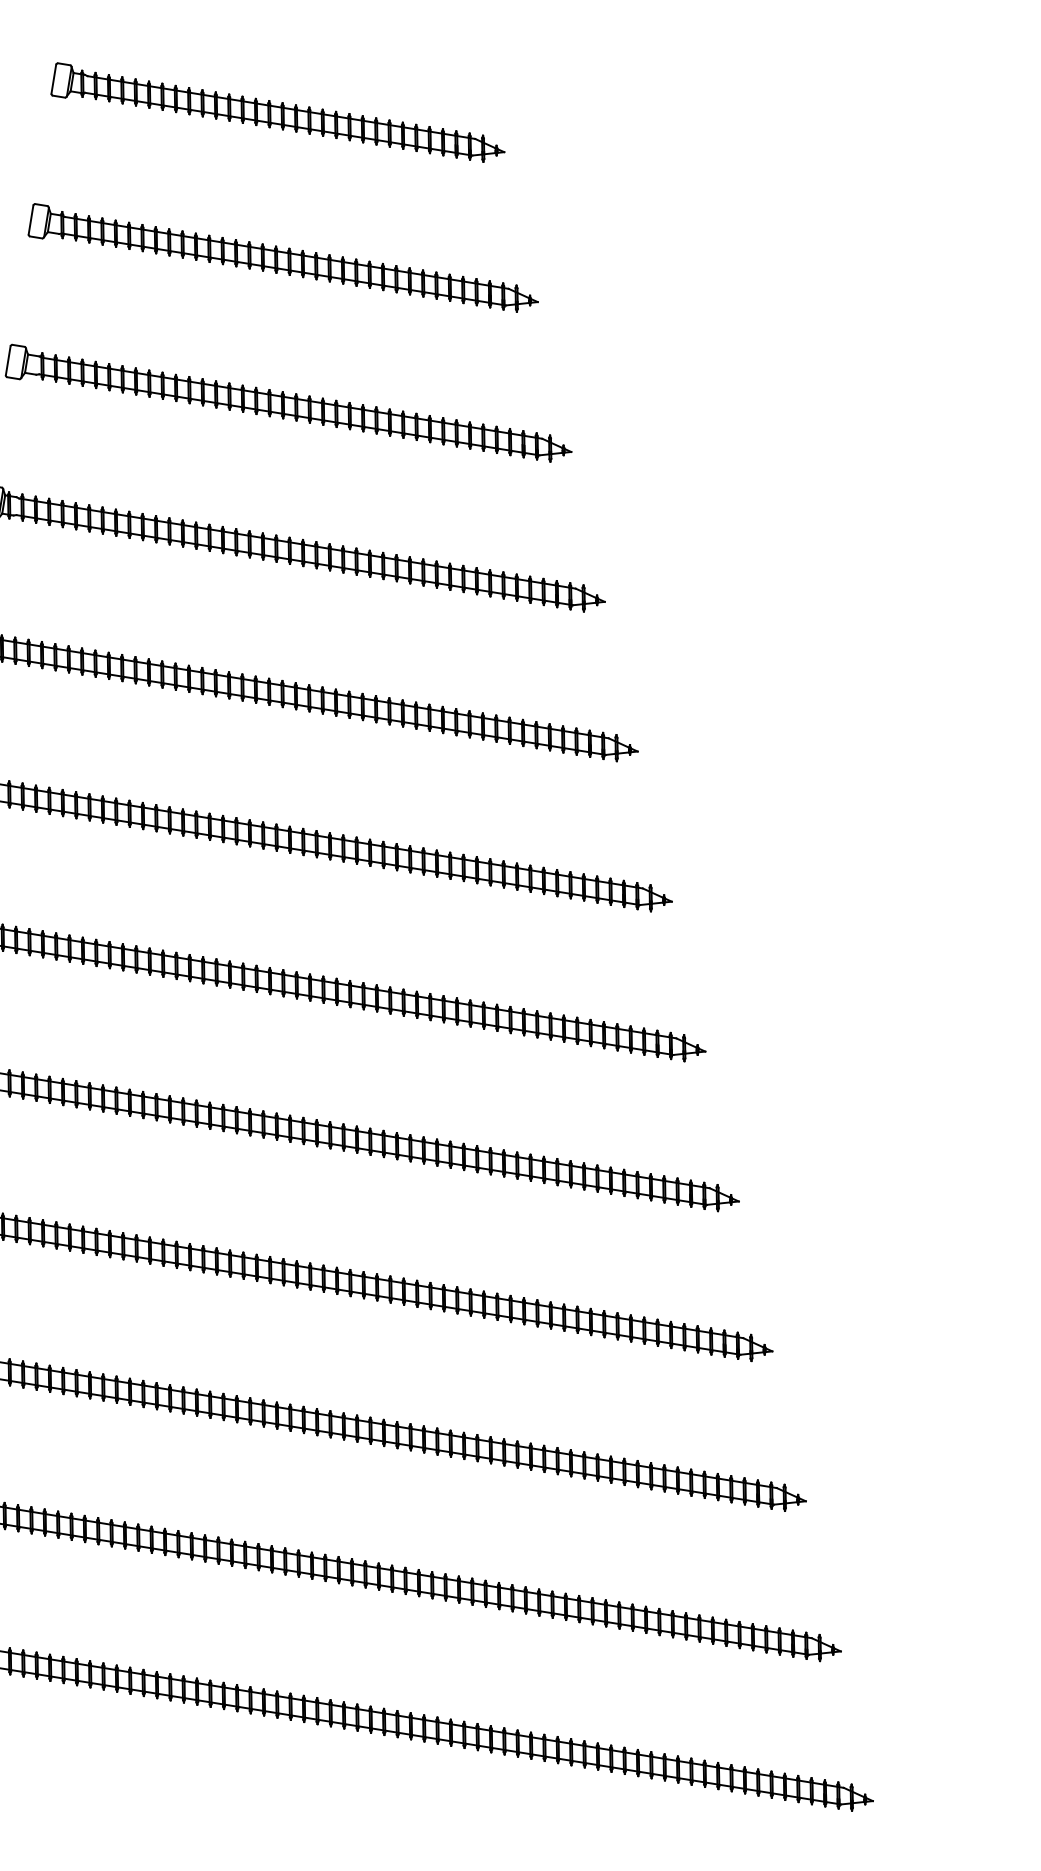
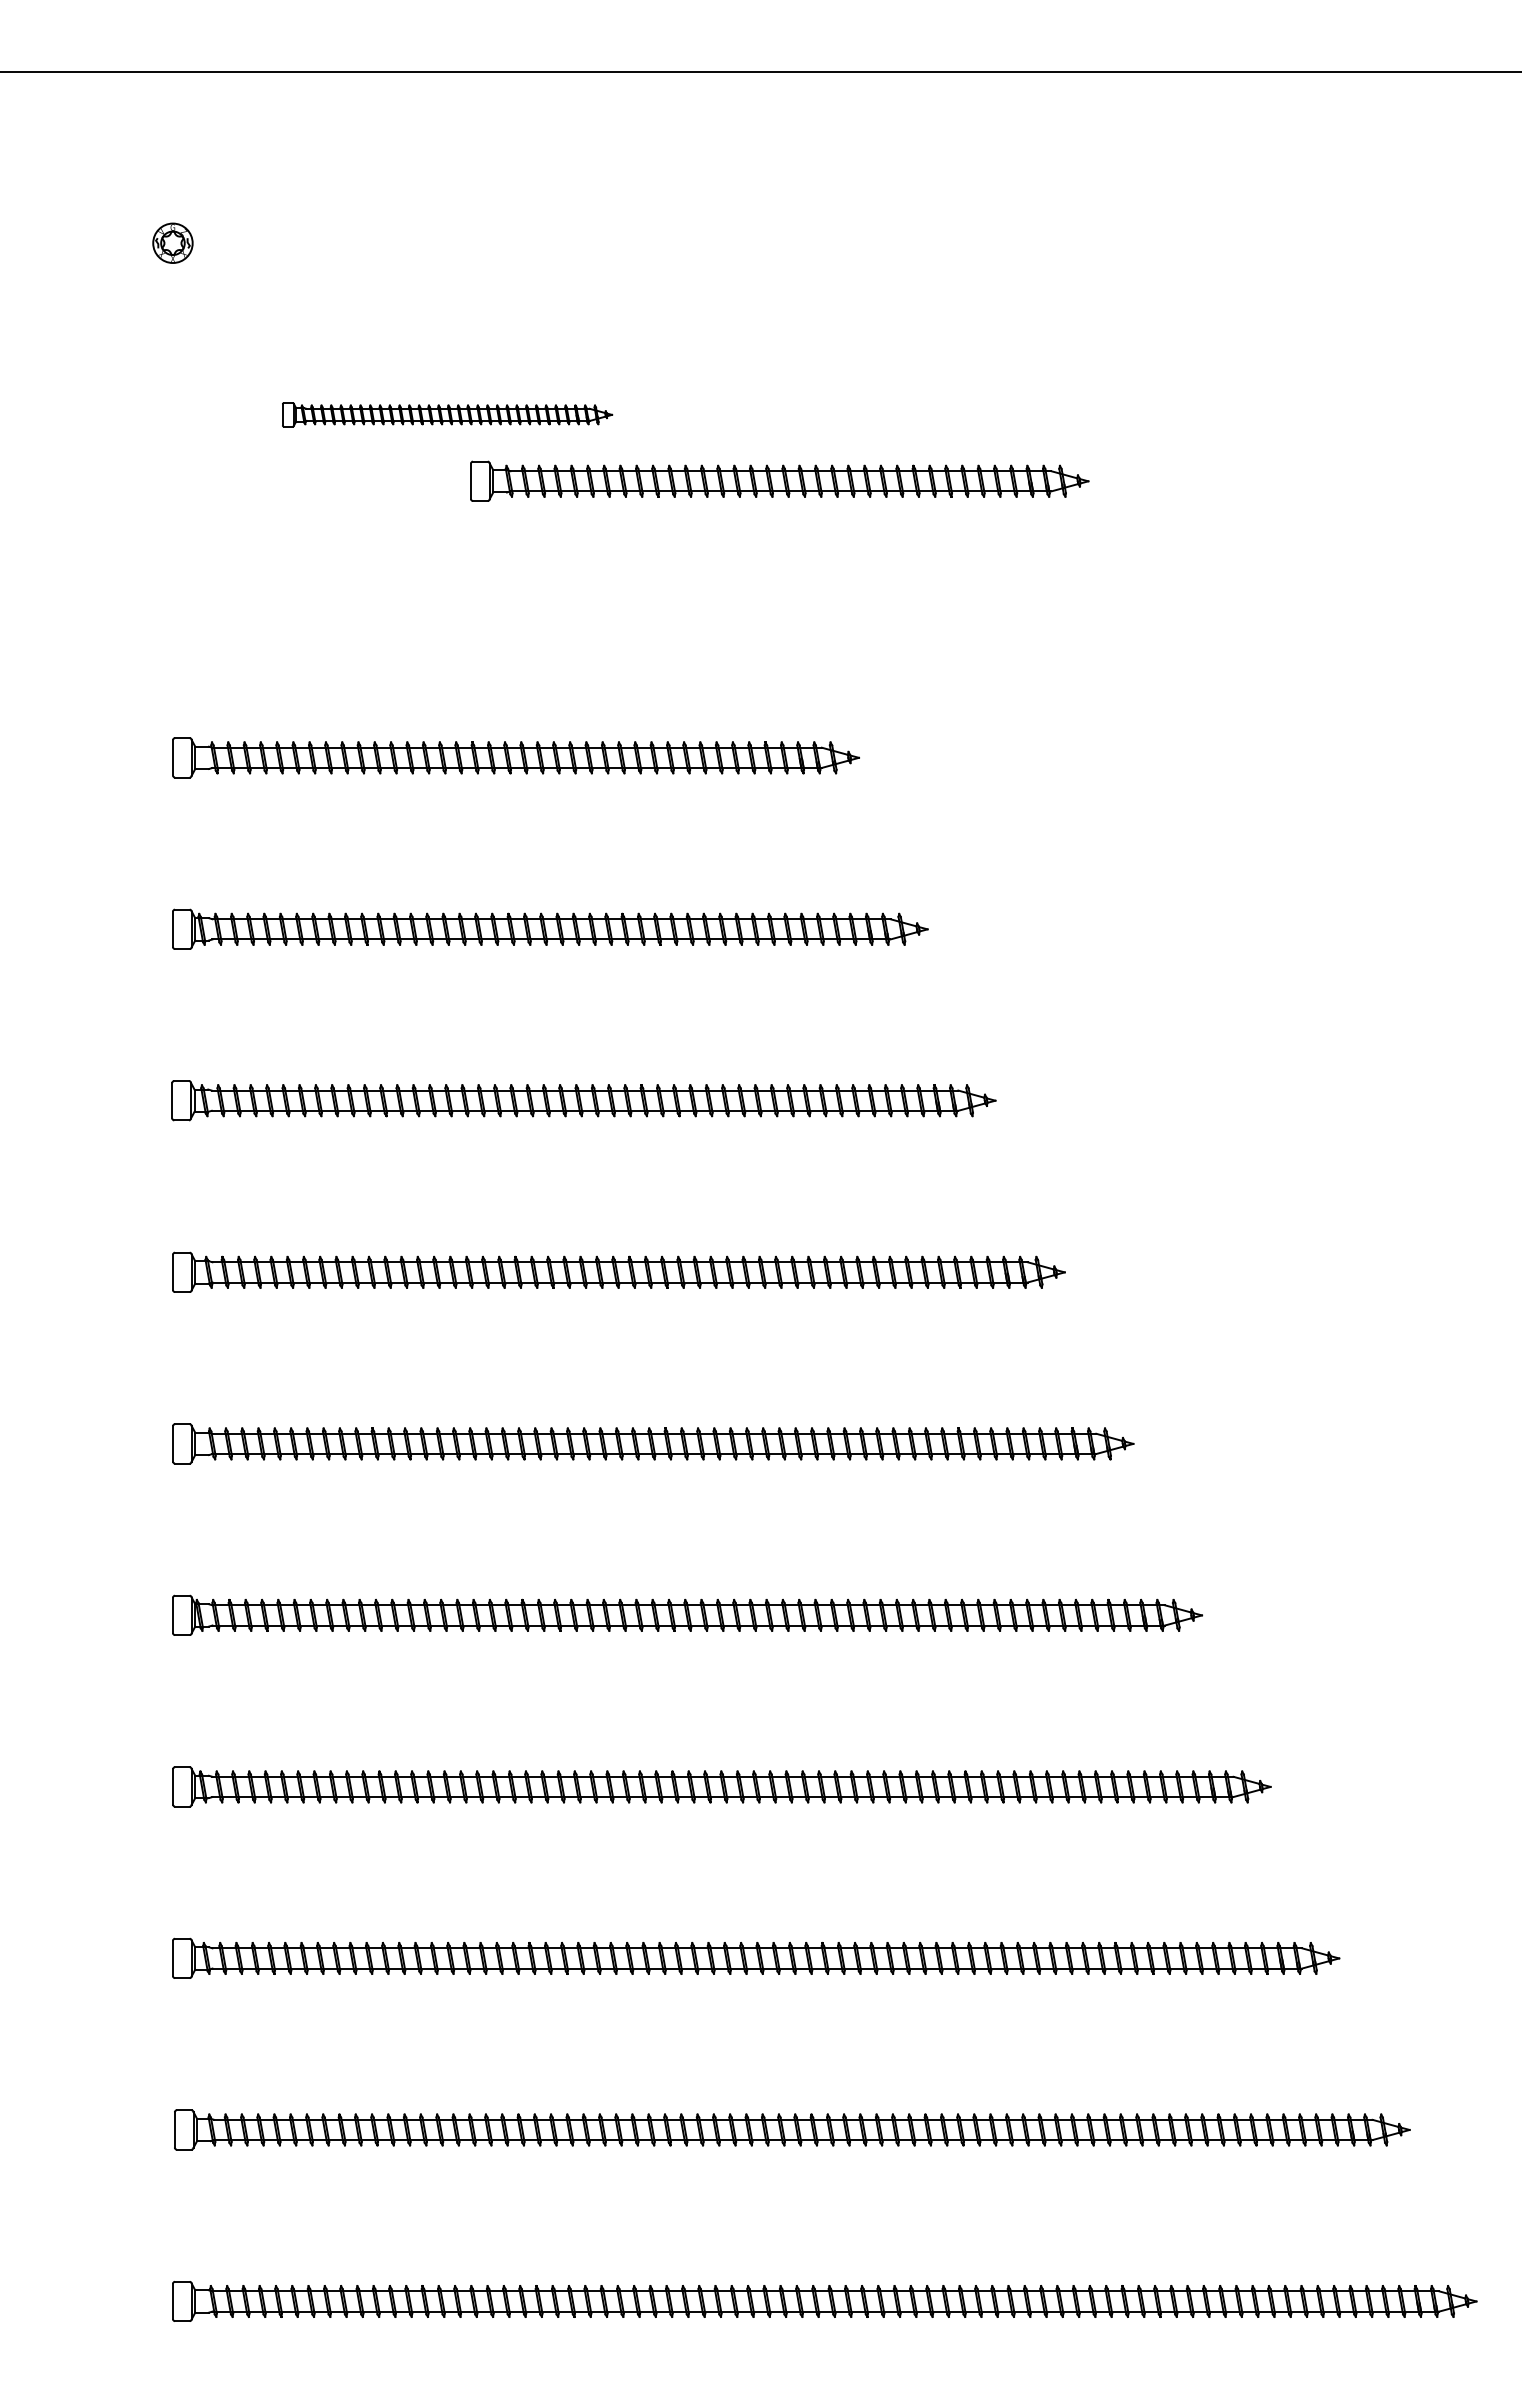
part: (279, 115) -> (447, 414), size x0.6
part: (284, 260) -> (779, 480), moved

